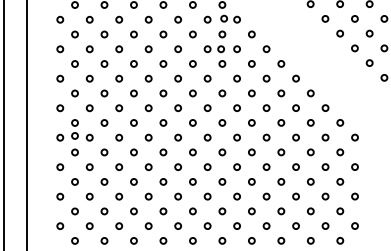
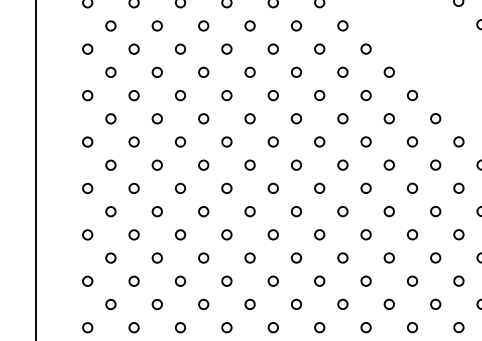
circle: (223, 18) -> (344, 47), removed
circle: (220, 49) -> (339, 95), removed
circle: (74, 135) -> (110, 231), removed

